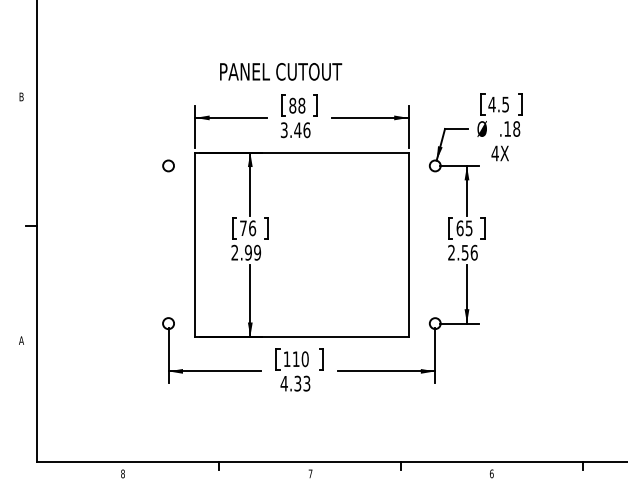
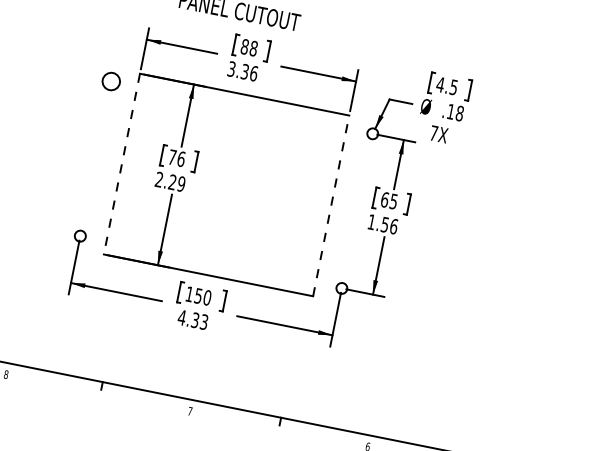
text: (297, 130) -> (244, 72), 3.46 -> 3.36
text: (494, 153) -> (433, 133), 4X -> 7X
circle: (168, 165) -> (111, 81), size x1.6
line: (408, 244) -> (331, 205), solid -> dashed
line: (195, 245) -> (122, 164), solid -> dashed
text: (248, 252) -> (172, 182), 2.99 -> 2.29
text: (451, 252) -> (371, 221), 2.56 -> 1.56
text: (295, 359) -> (197, 296), 110 -> 150

